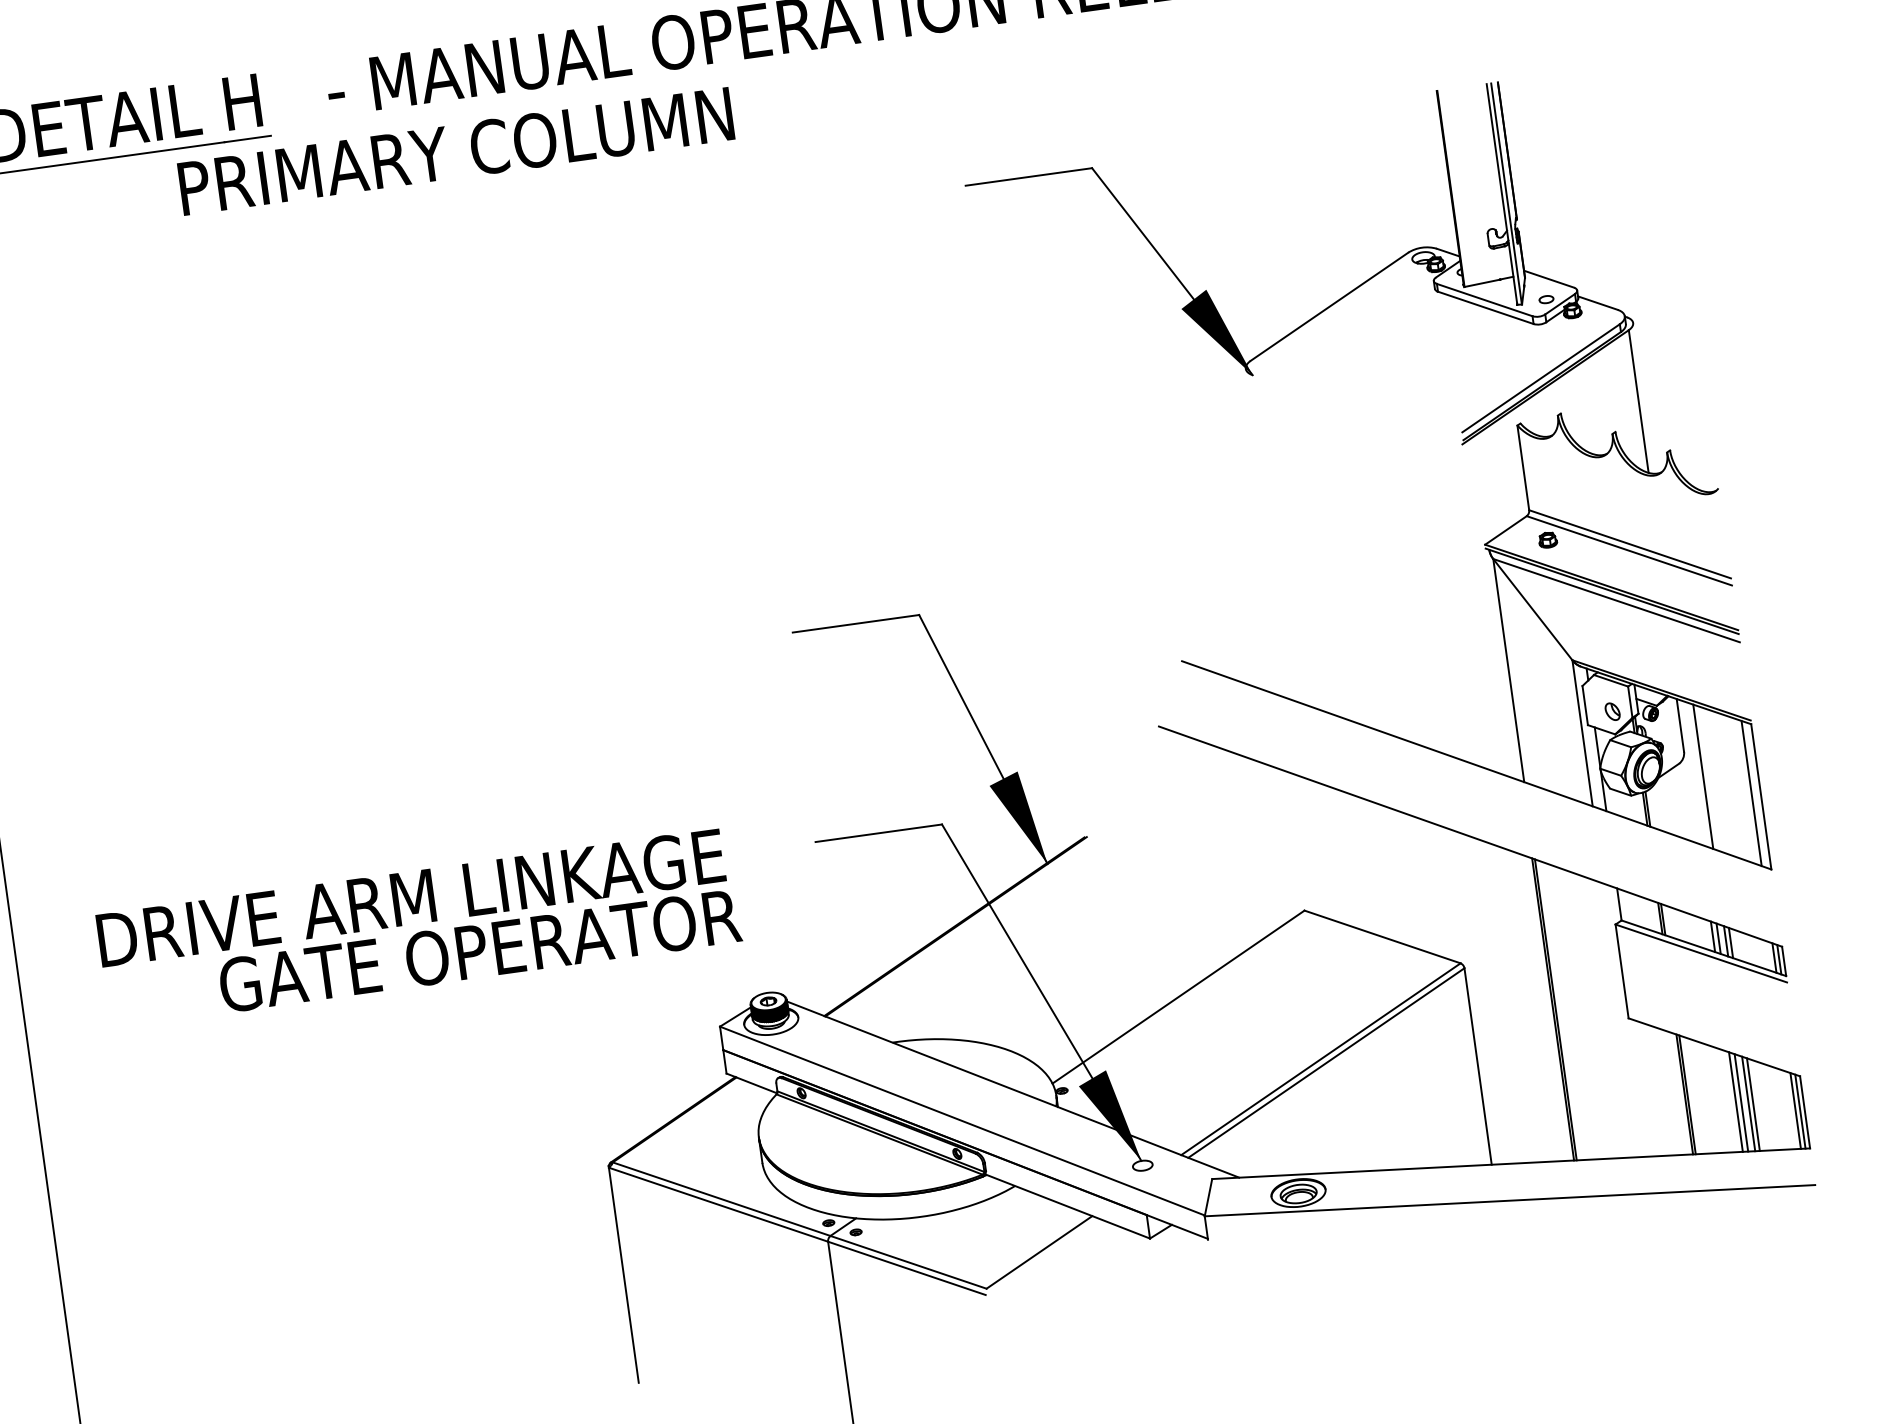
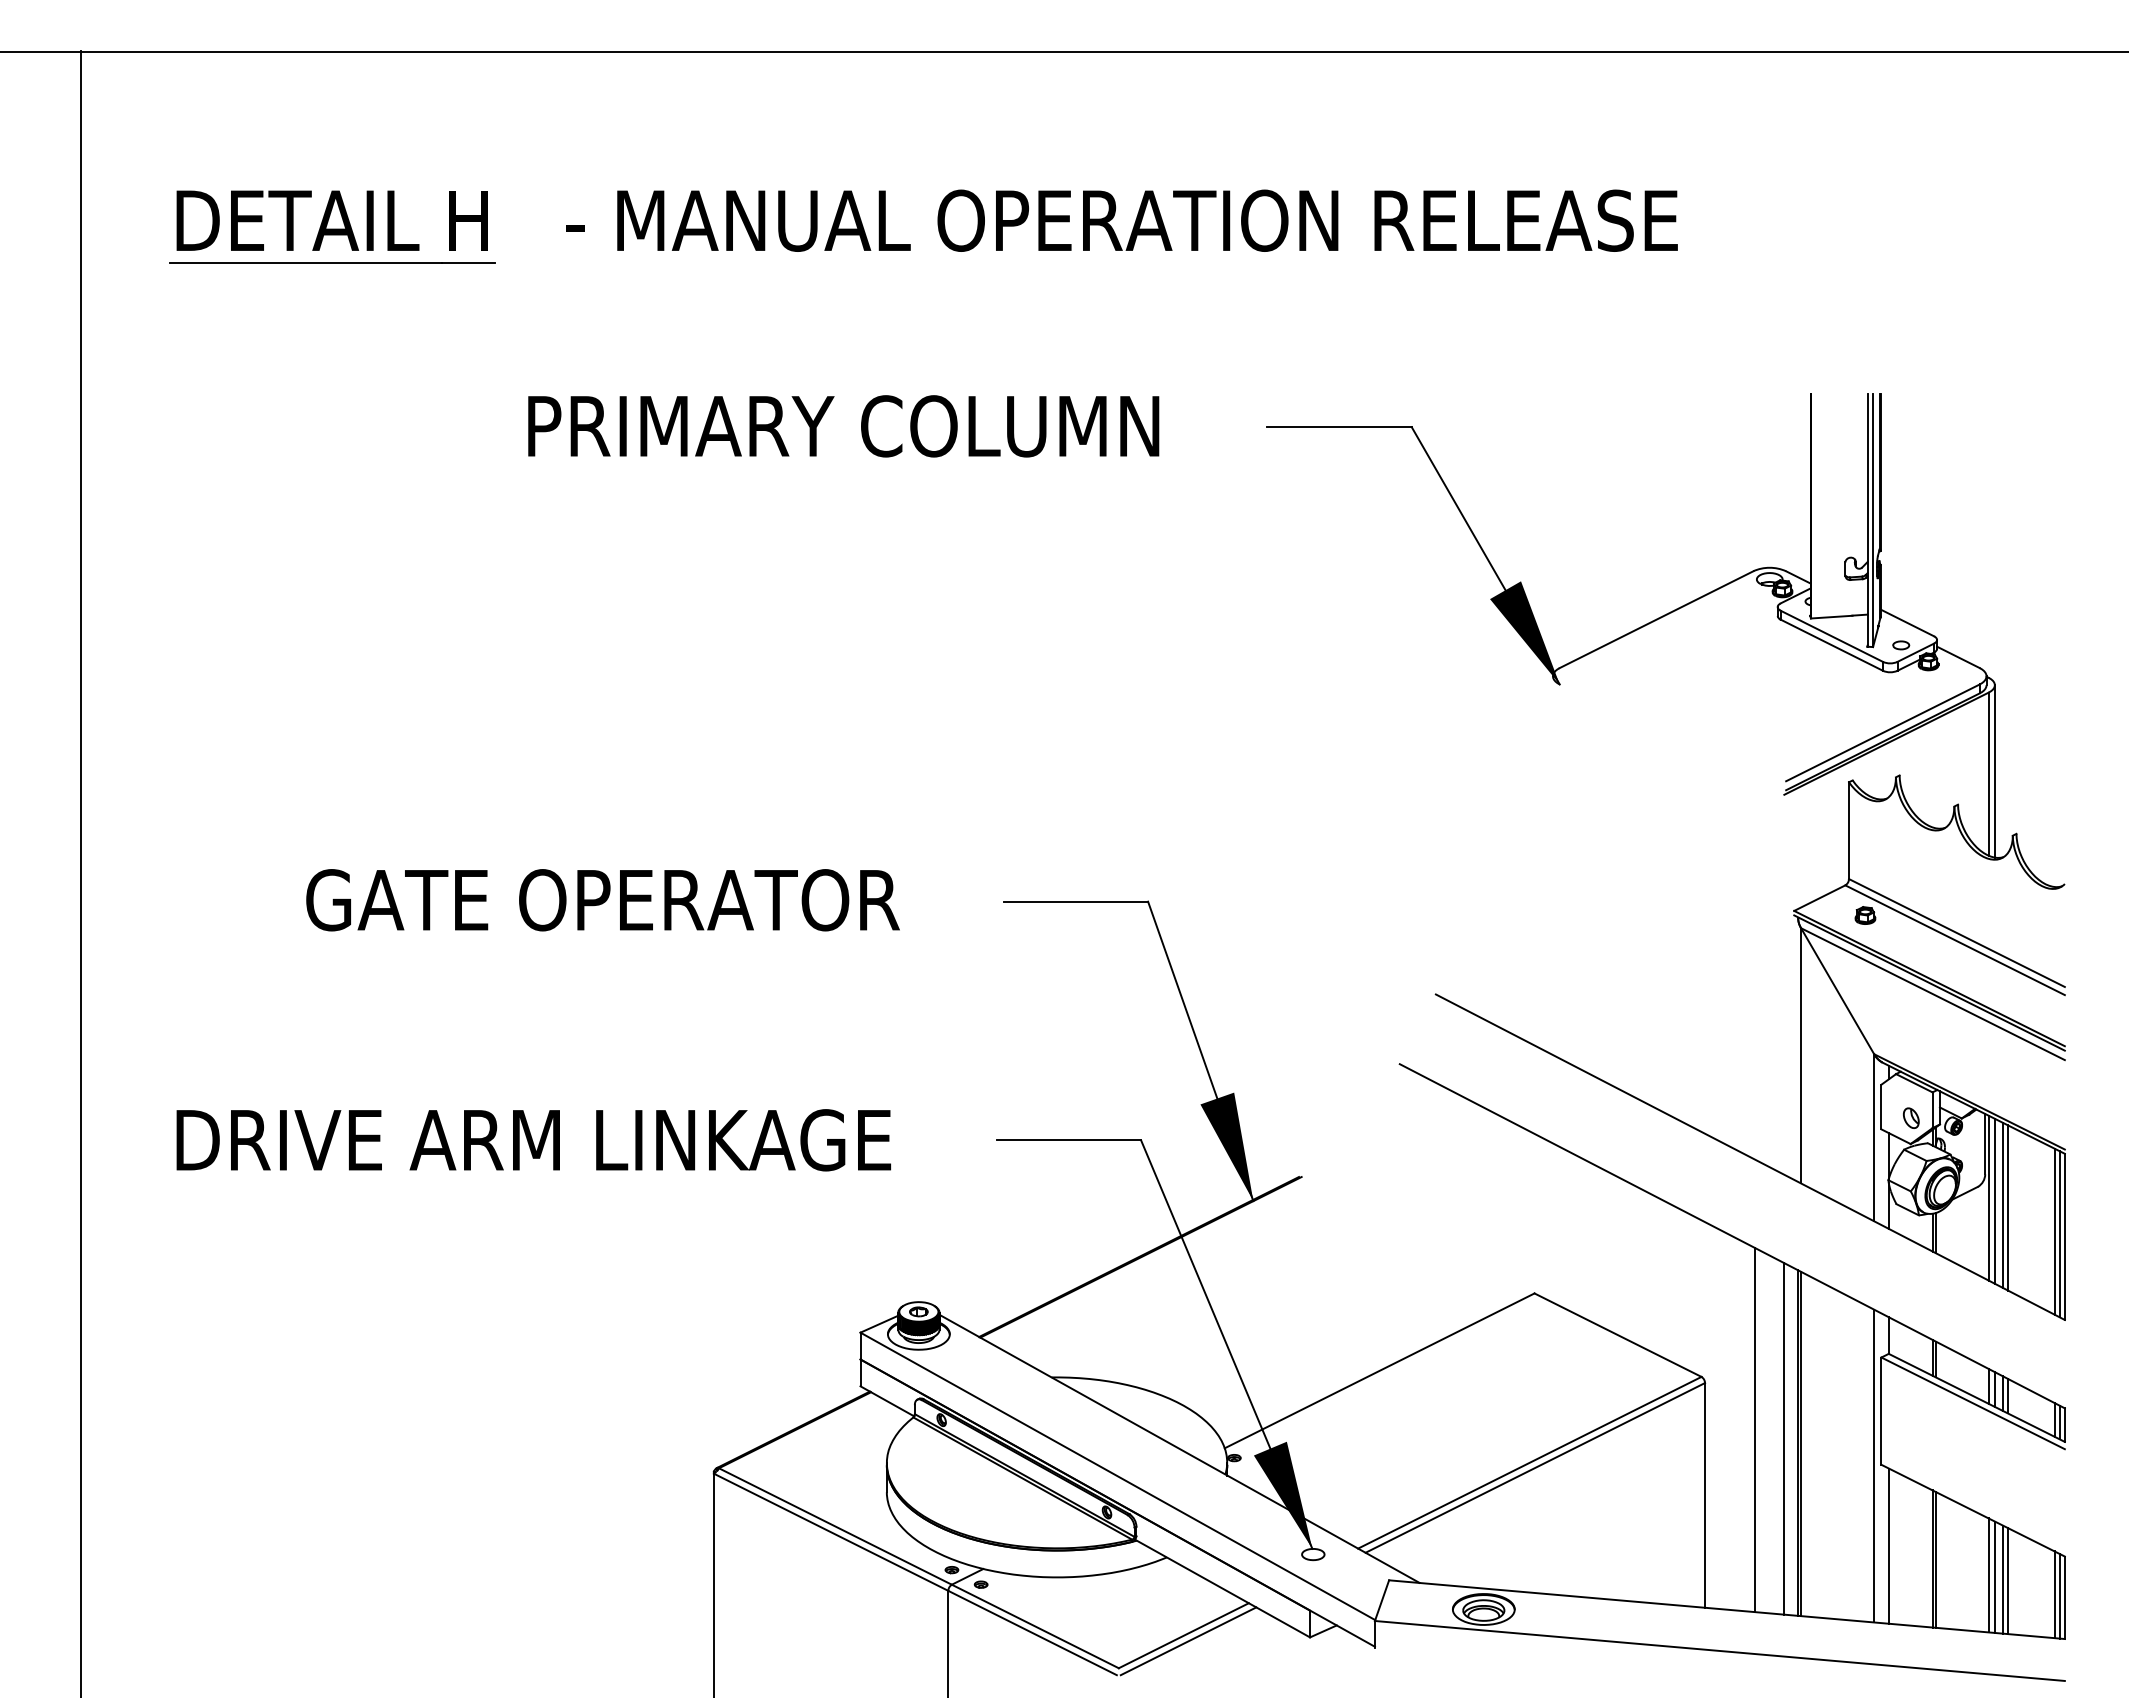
text: (456, 151) -> (843, 426), moved
line: (1643, 398) -> (1994, 771), added
line: (1689, 771) -> (1988, 1197), added
line: (1695, 773) -> (1994, 1200), added
line: (1708, 777) -> (2008, 1207), added
line: (1756, 795) -> (2059, 1234), added
text: (479, 951) -> (602, 900), moved
line: (1514, 1003) -> (1755, 1430), added
line: (1540, 1007) -> (1784, 1438), added
line: (1622, 1019) -> (1874, 1465), added
line: (1644, 1088) -> (1888, 1545), added
line: (1044, 1256) -> (1188, 1641), added

